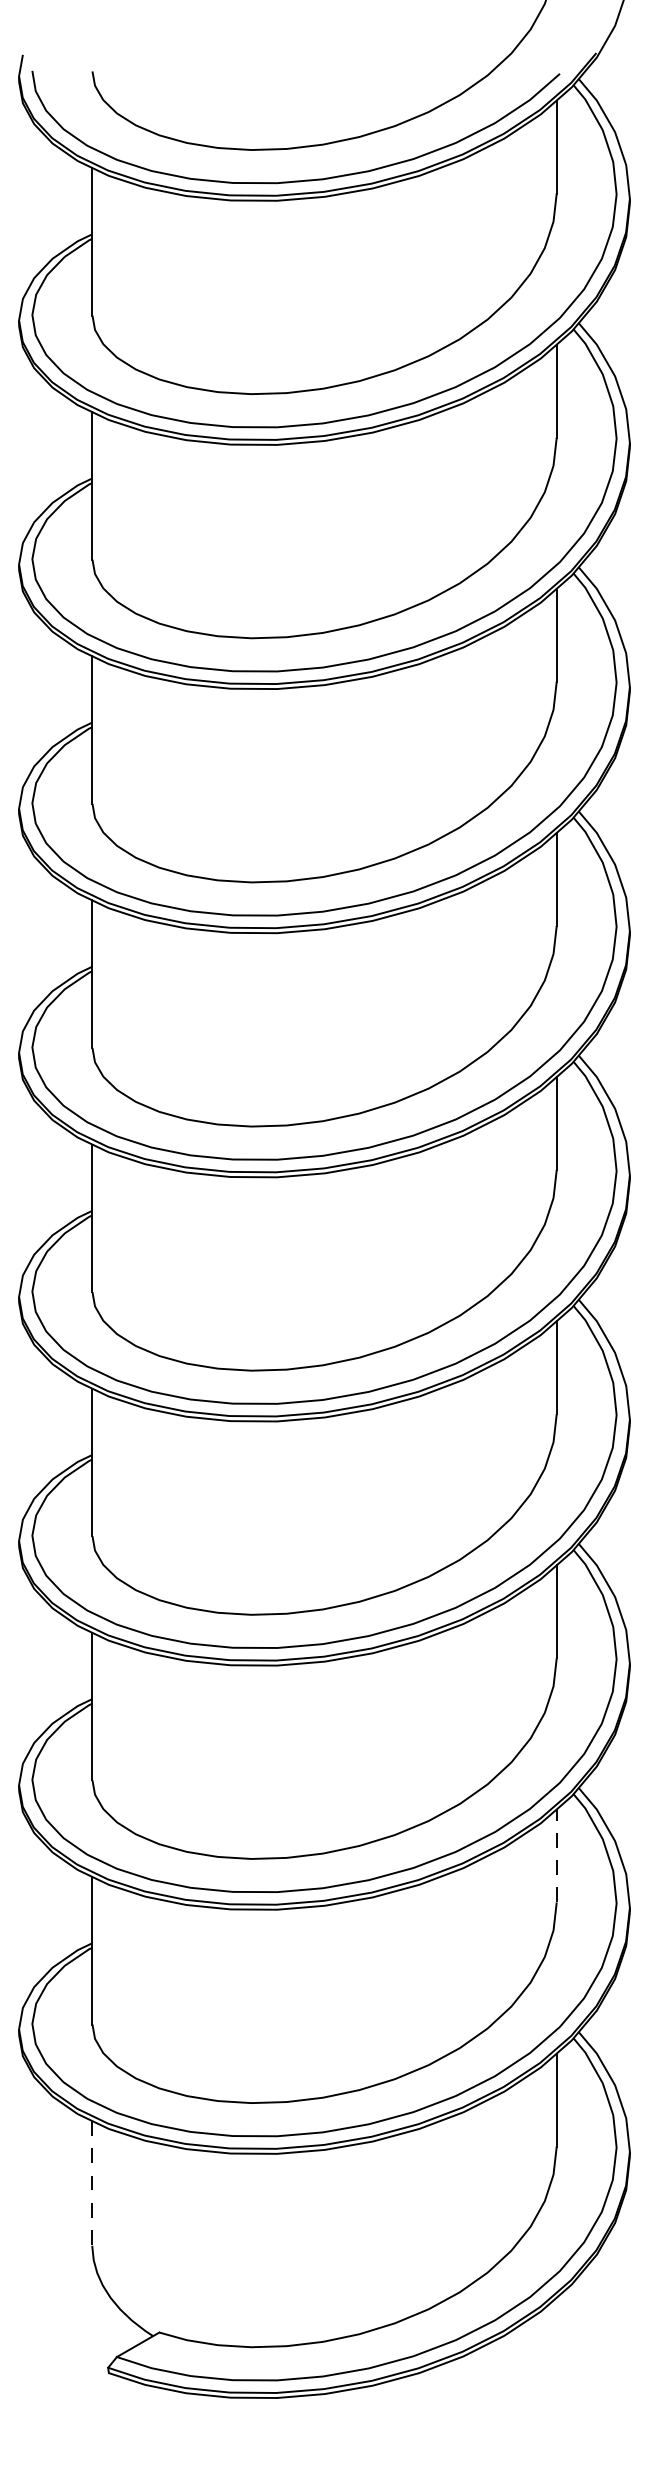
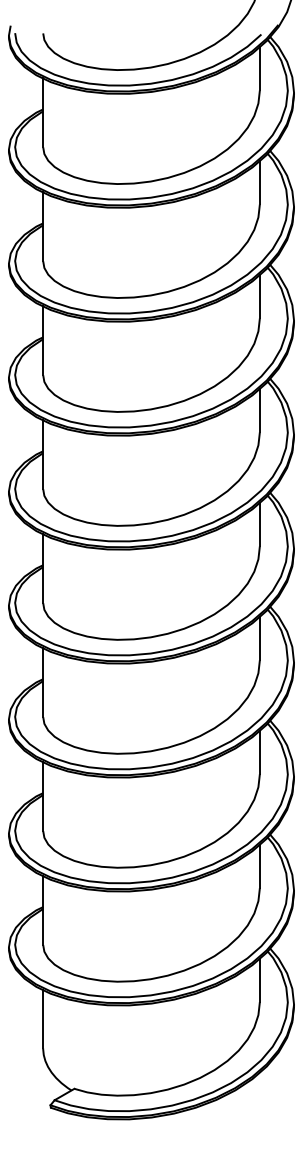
line: (555, 1856) -> (259, 866), dashed -> solid
line: (93, 2184) -> (43, 1019), dashed -> solid

